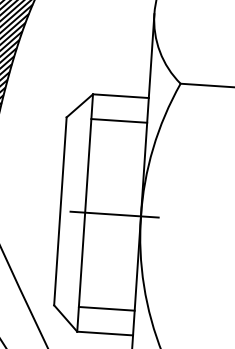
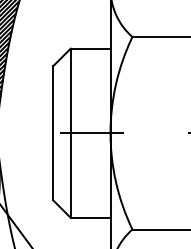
line: (119, 121) -> (90, 66), removed
line: (106, 309) -> (90, 200), removed

